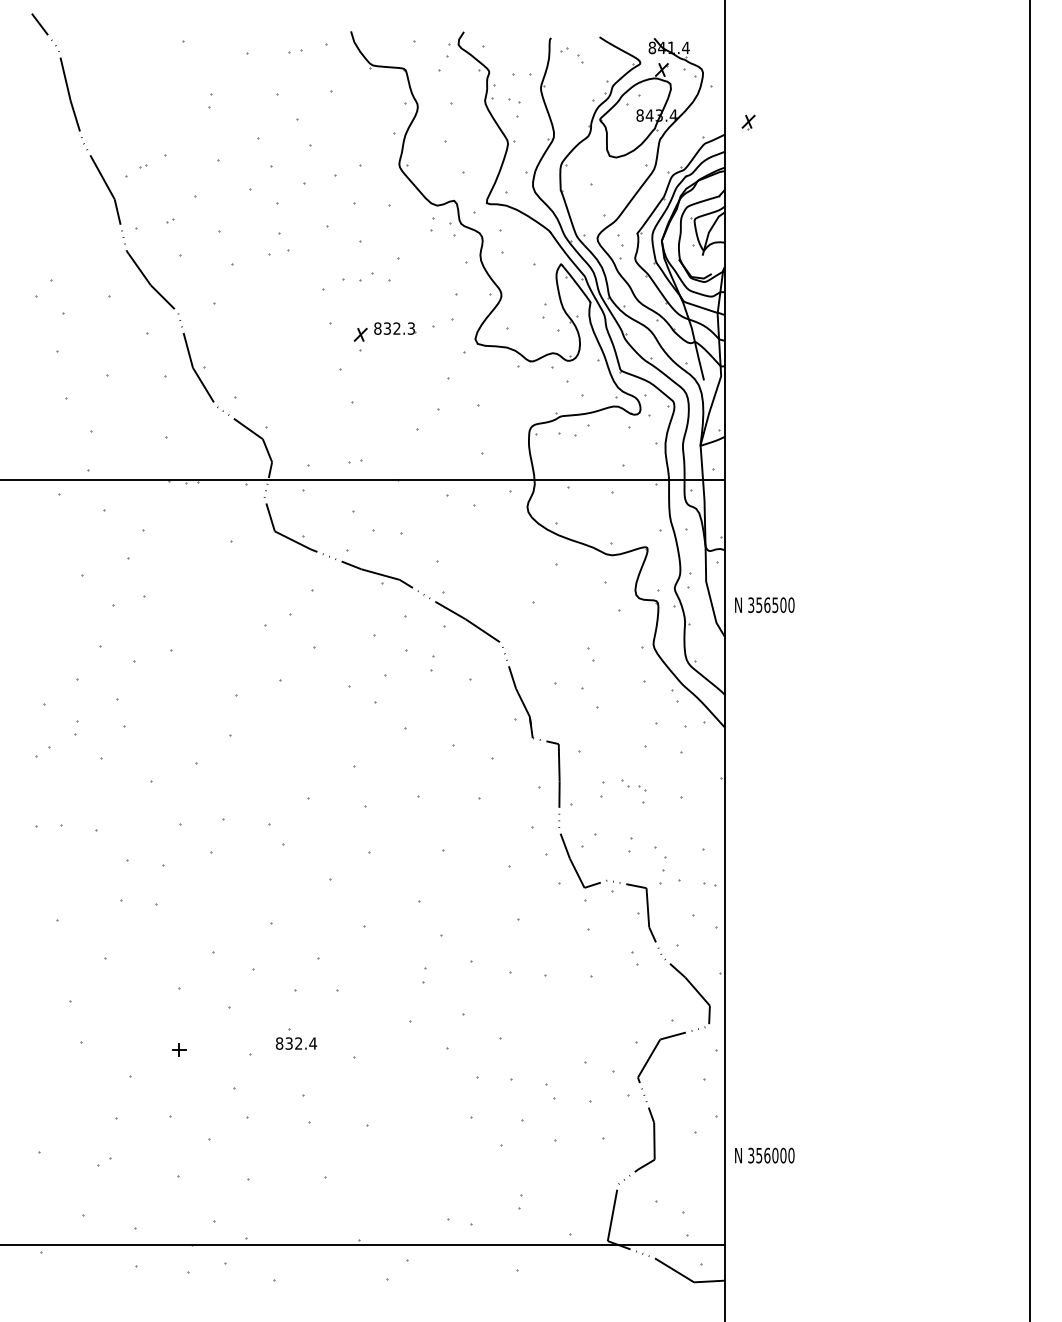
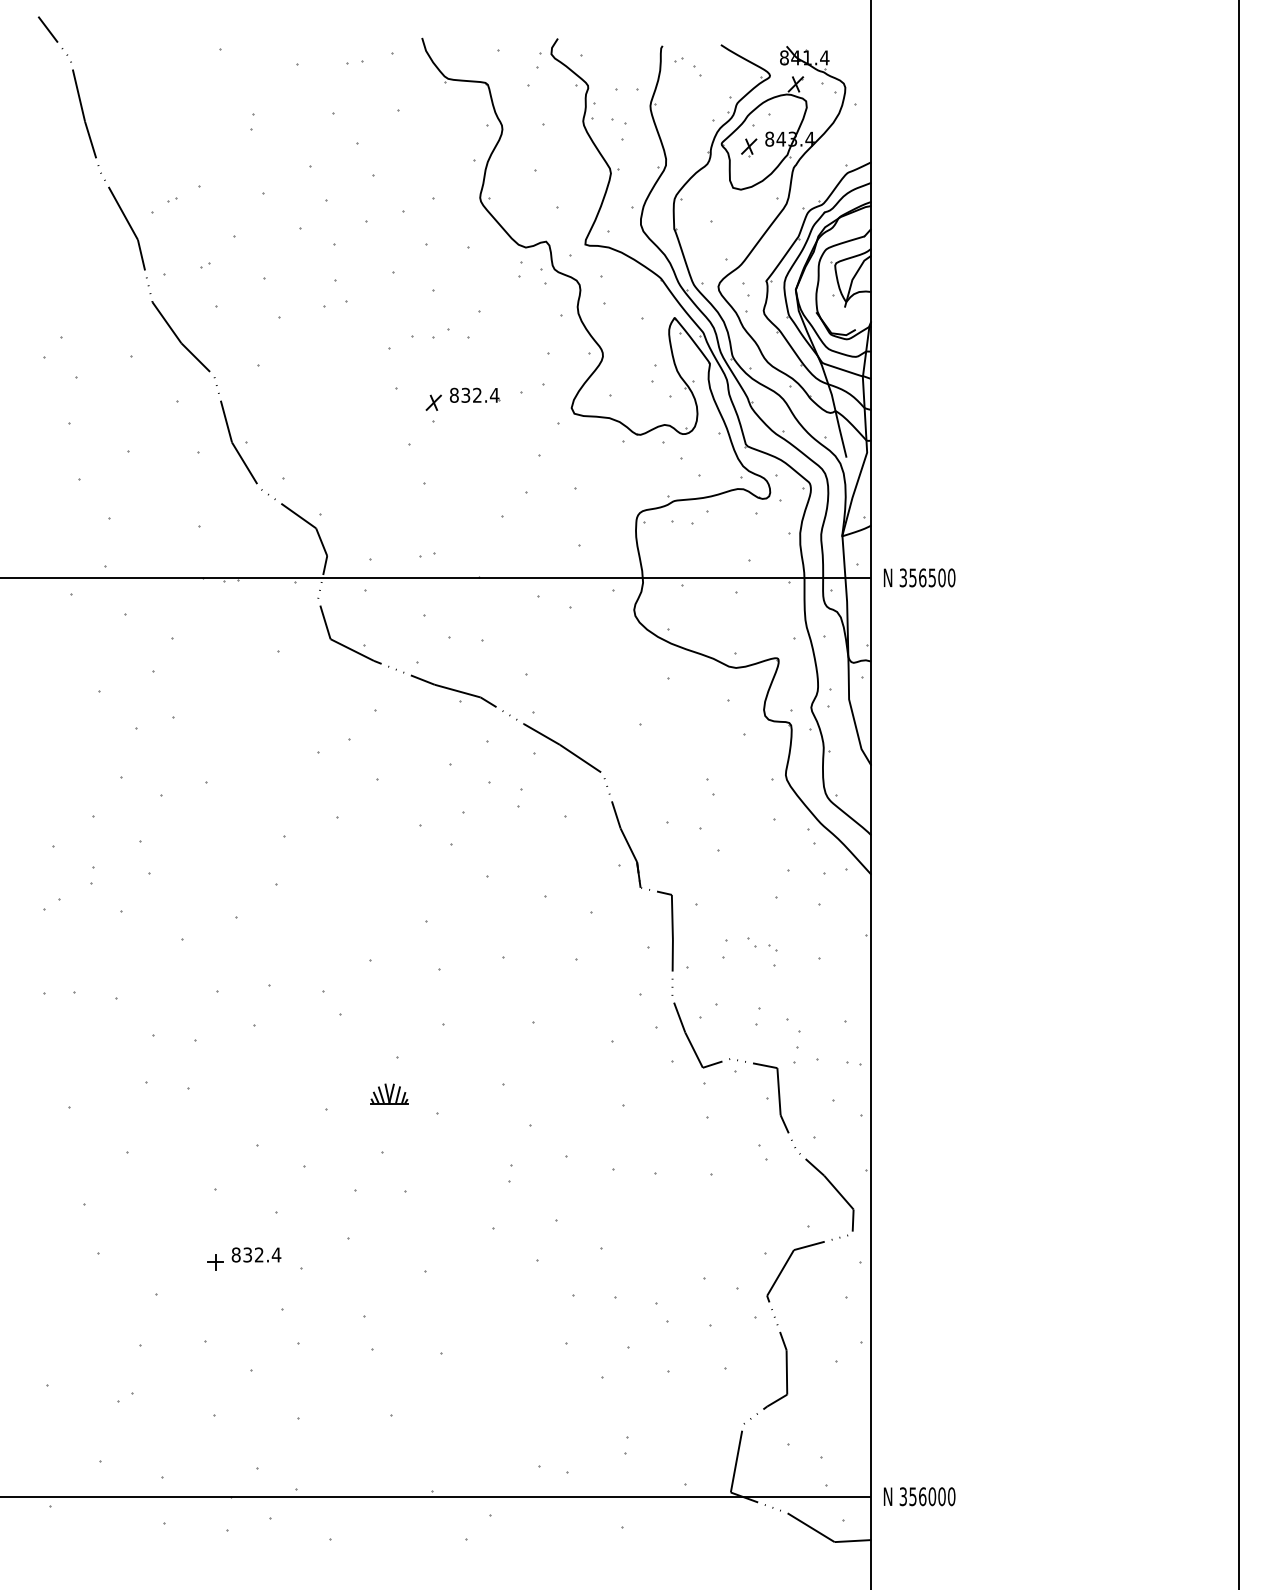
part: (748, 122) -> (749, 147), moved
text: (411, 327) -> (494, 394), 832.3 -> 832.4
text: (764, 604) -> (919, 577), moved
part: (323, 909) -> (389, 1093), added
text: (296, 1043) -> (256, 1254), moved
text: (764, 1155) -> (919, 1496), moved

